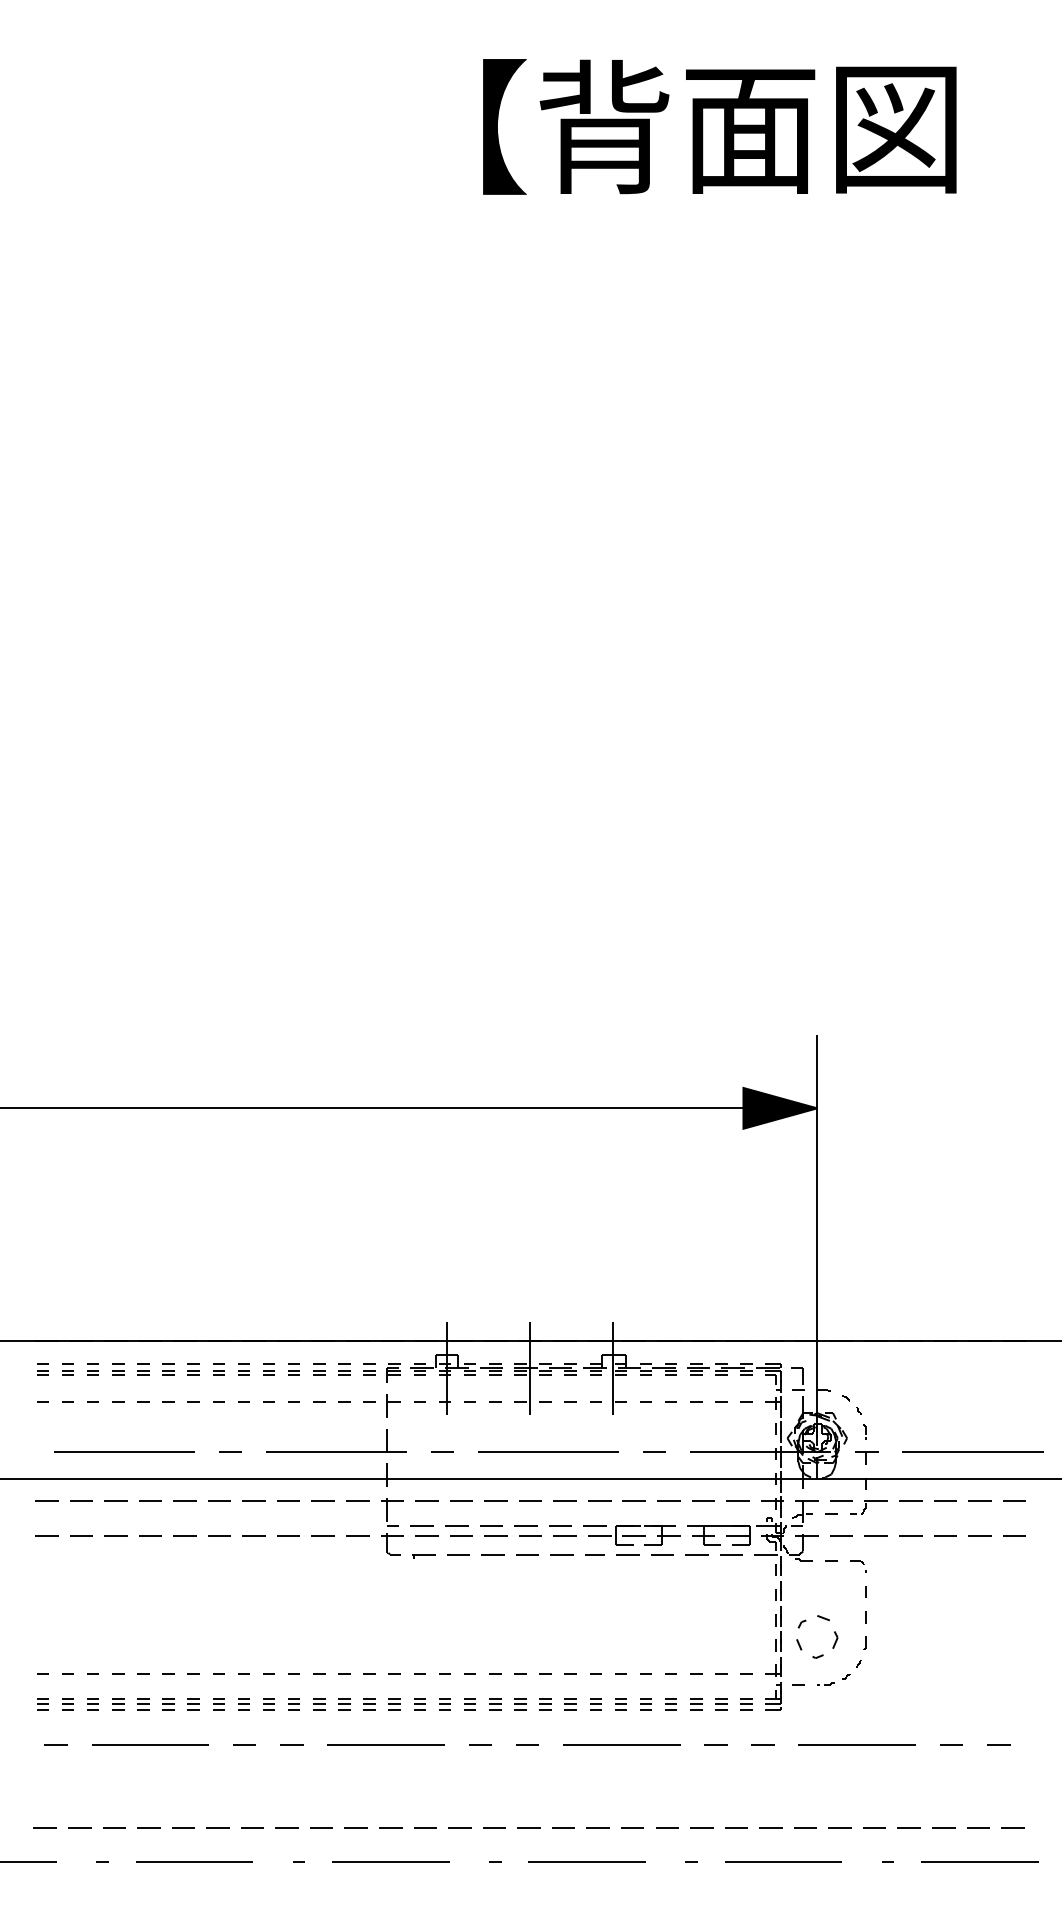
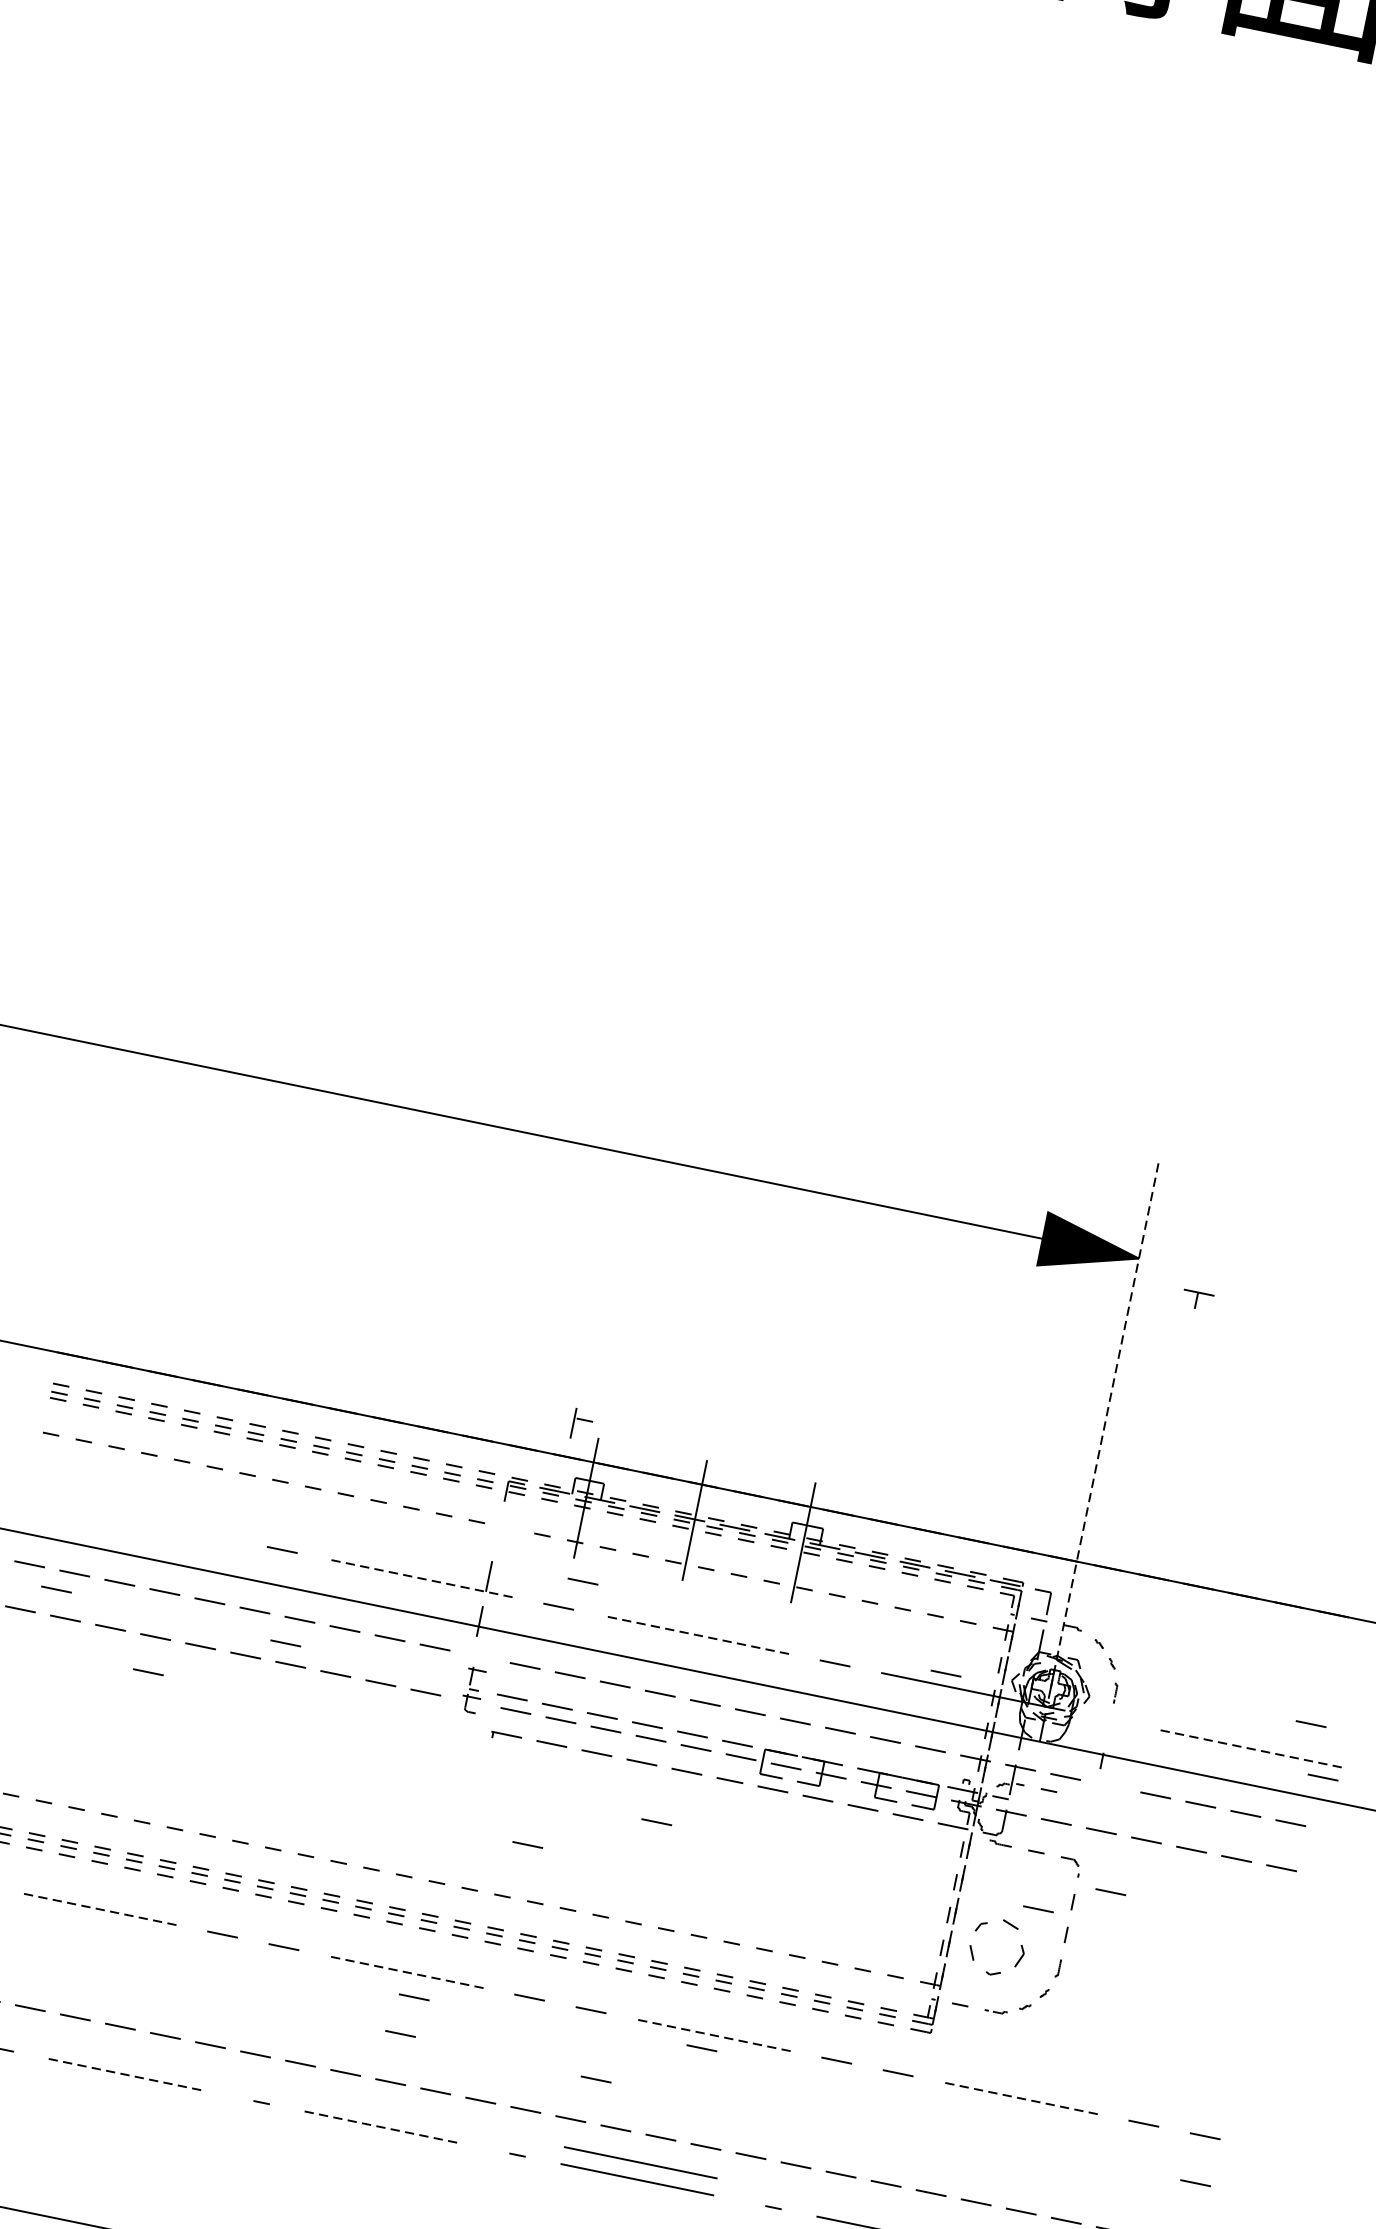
line: (817, 1236) -> (1104, 1425), solid -> dashed
part: (393, 1405) -> (582, 1424), moved
line: (1014, 1424) -> (1311, 1723), added
line: (456, 1429) -> (582, 1580), added
line: (737, 1442) -> (945, 1672), added
line: (124, 1451) -> (144, 1520), removed
line: (336, 1452) -> (420, 1578), solid -> dashed
line: (548, 1452) -> (696, 1635), solid -> dashed
line: (972, 1452) -> (1249, 1748), solid -> dashed
part: (866, 1457) -> (1197, 1299), moved
line: (1031, 1462) -> (1323, 1777), added
part: (868, 1507) -> (1098, 1792), removed
line: (70, 1515) -> (56, 1589), added
line: (246, 1520) -> (284, 1643), added
part: (392, 1526) -> (473, 1689), size x0.6
line: (150, 1562) -> (148, 1672), added
line: (892, 1578) -> (1111, 1891), added
line: (547, 1595) -> (657, 1821), added
line: (841, 1602) -> (1038, 1909), added
line: (455, 1632) -> (527, 1844), added
line: (150, 1744) -> (99, 1909), solid -> dashed
line: (386, 1744) -> (407, 1972), solid -> dashed
line: (621, 1744) -> (713, 2035), solid -> dashed
line: (857, 1744) -> (1021, 2098), solid -> dashed
line: (614, 1755) -> (701, 2047), added
line: (395, 1761) -> (414, 1996), added
line: (998, 1780) -> (1195, 2183), added
line: (390, 1790) -> (400, 2033), added
line: (541, 1794) -> (595, 2079), added
line: (586, 1848) -> (640, 2161), added
line: (194, 1862) -> (125, 2074), solid -> dashed
line: (390, 1862) -> (381, 2127), solid -> dashed

